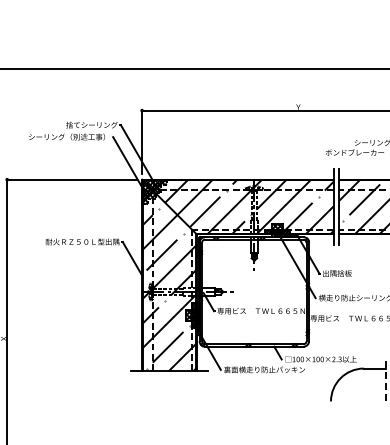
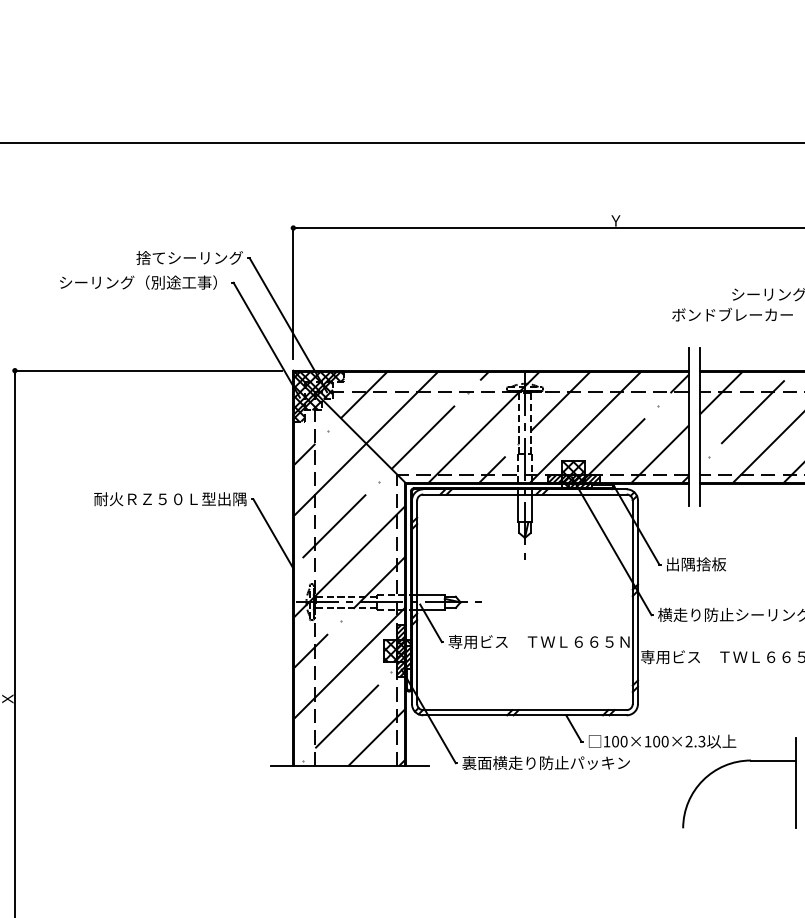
line: (385, 379) -> (795, 783), dashed -> solid

